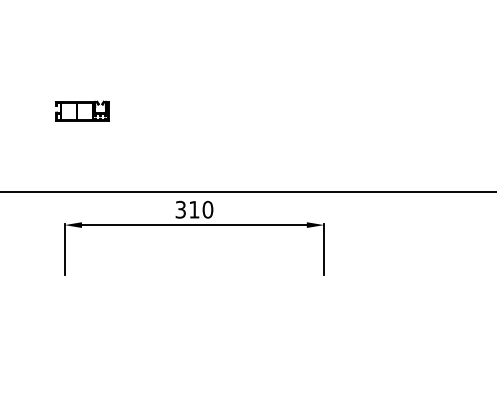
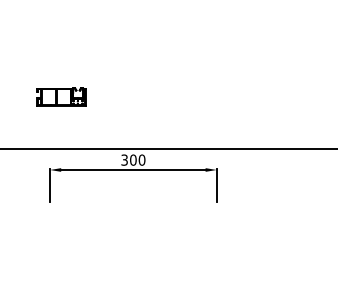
part: (82, 110) -> (61, 96), size x1.43
text: (194, 208) -> (133, 159), 310 -> 300

